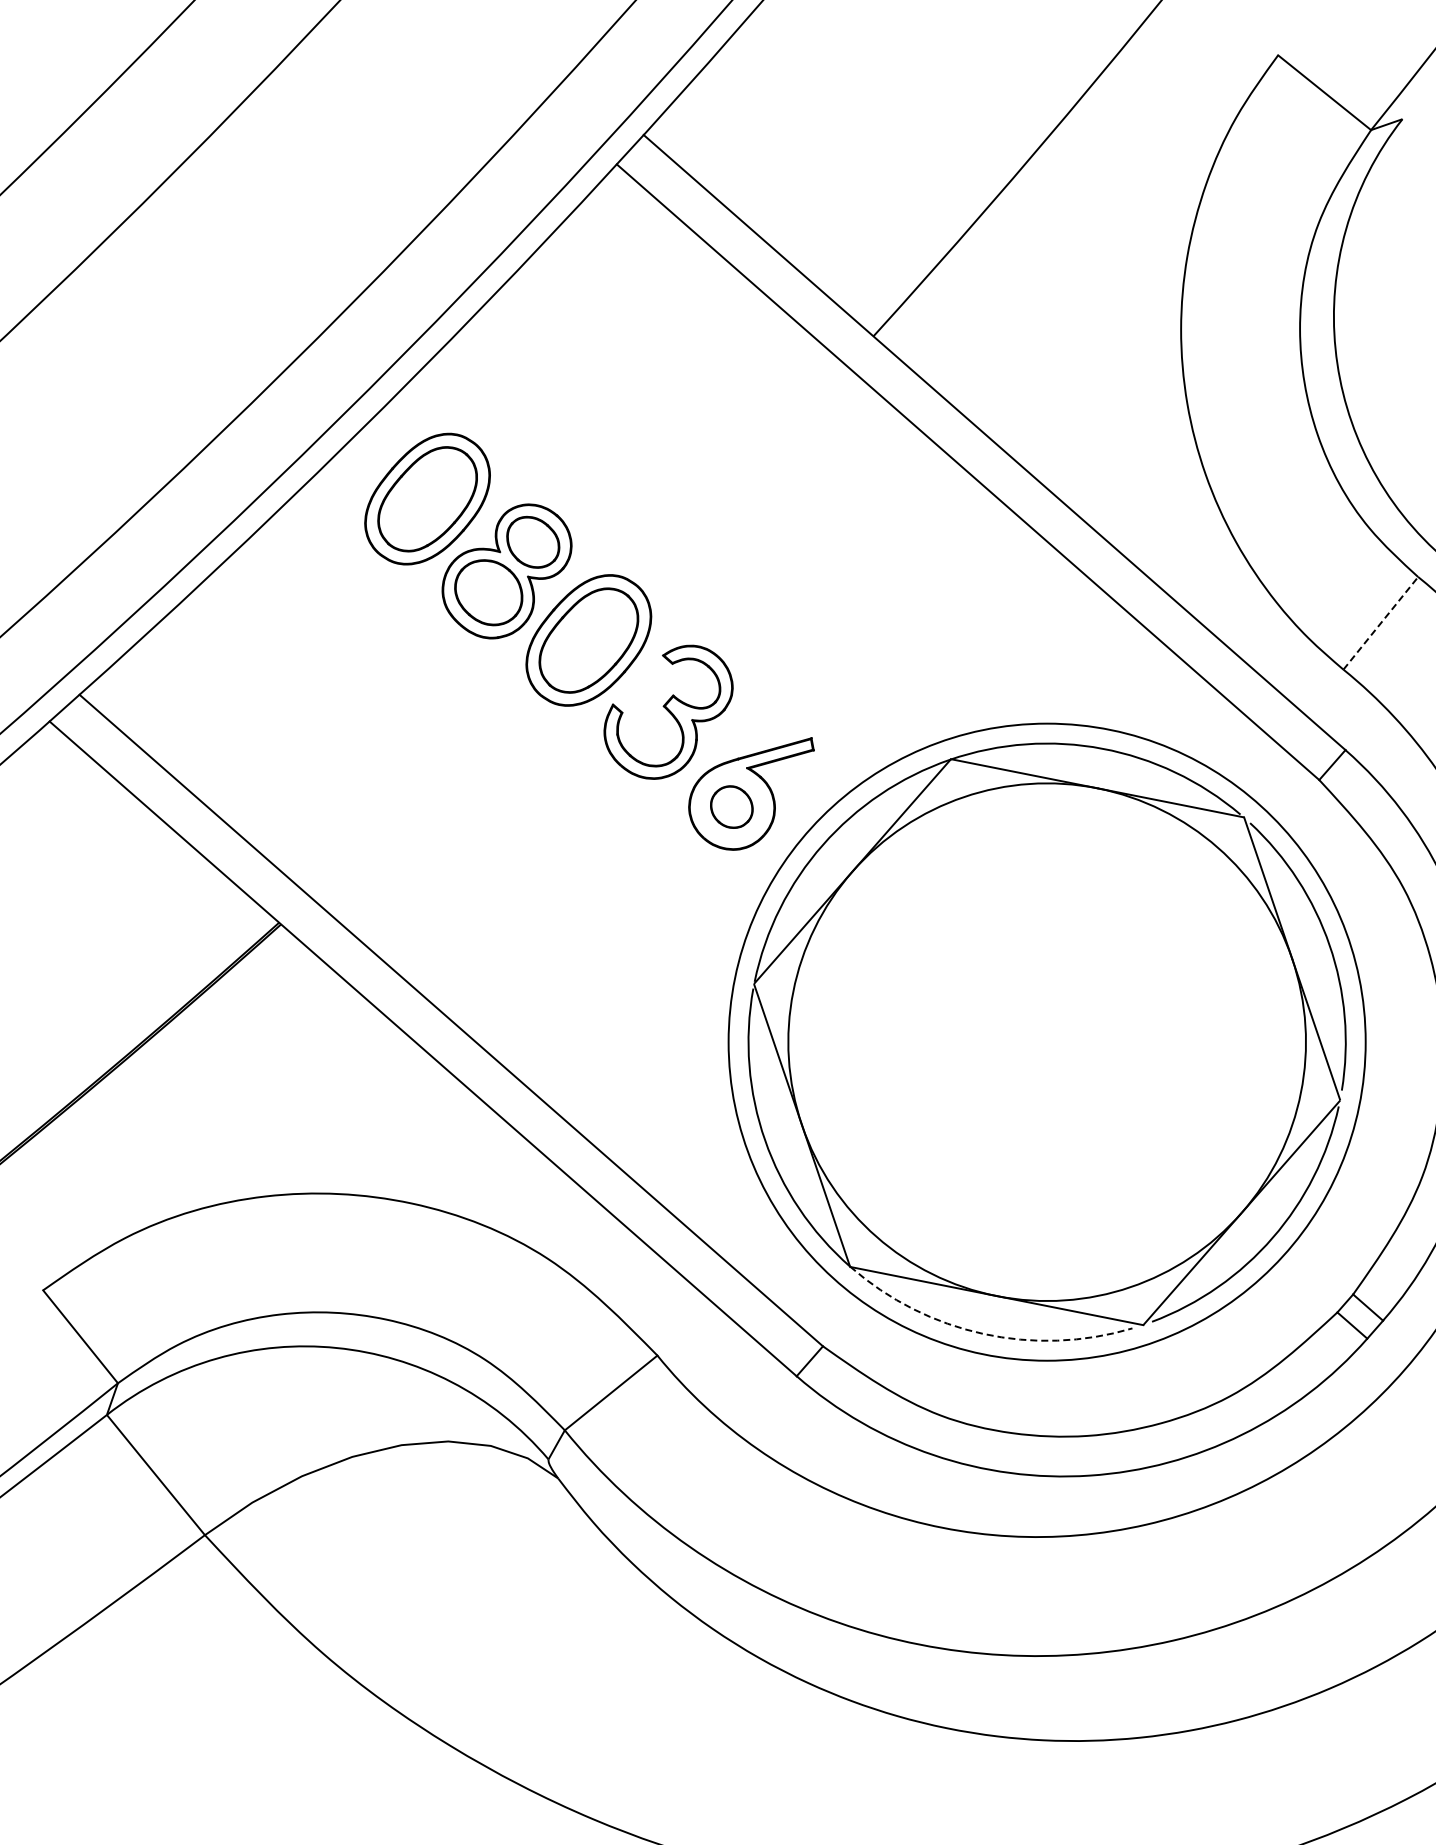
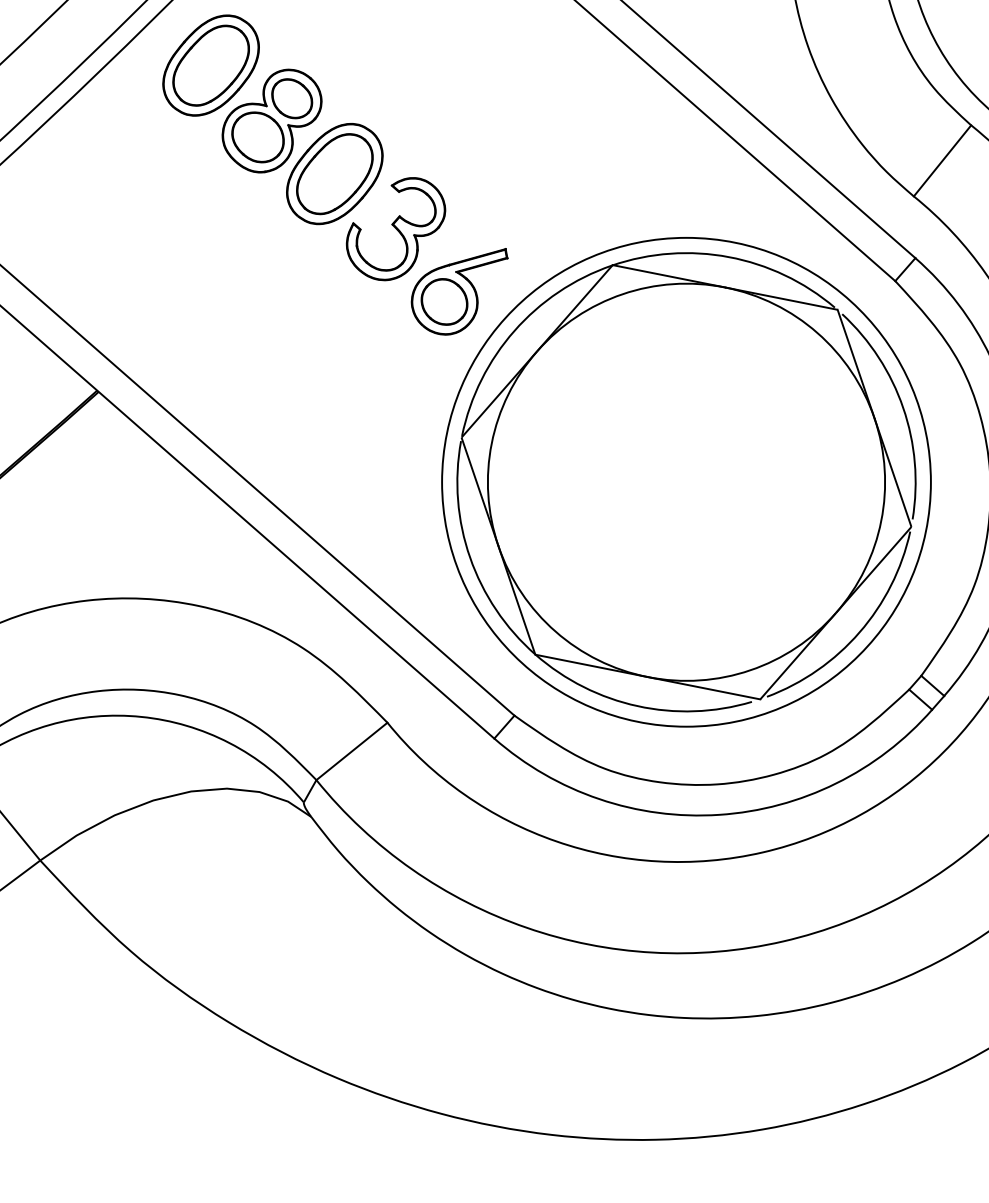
line: (1380, 623) -> (942, 161), dashed -> solid
part: (731, 806) -> (444, 301), size x1.43
arc: (983, 1333) -> (637, 705), dashed -> solid

